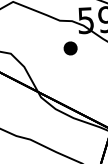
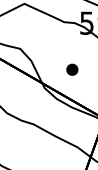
part: (70, 48) -> (72, 69), moved

